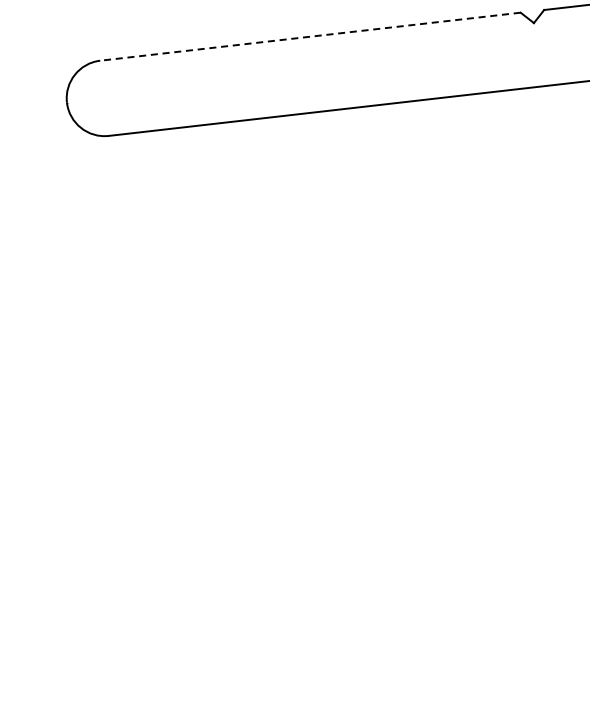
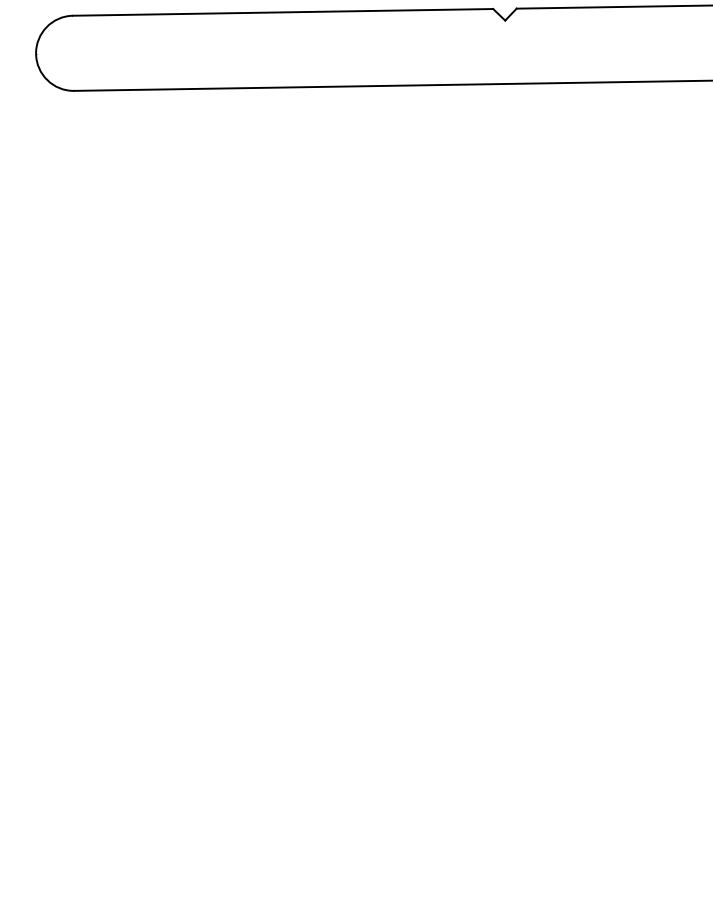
line: (309, 36) -> (282, 12), dashed -> solid

